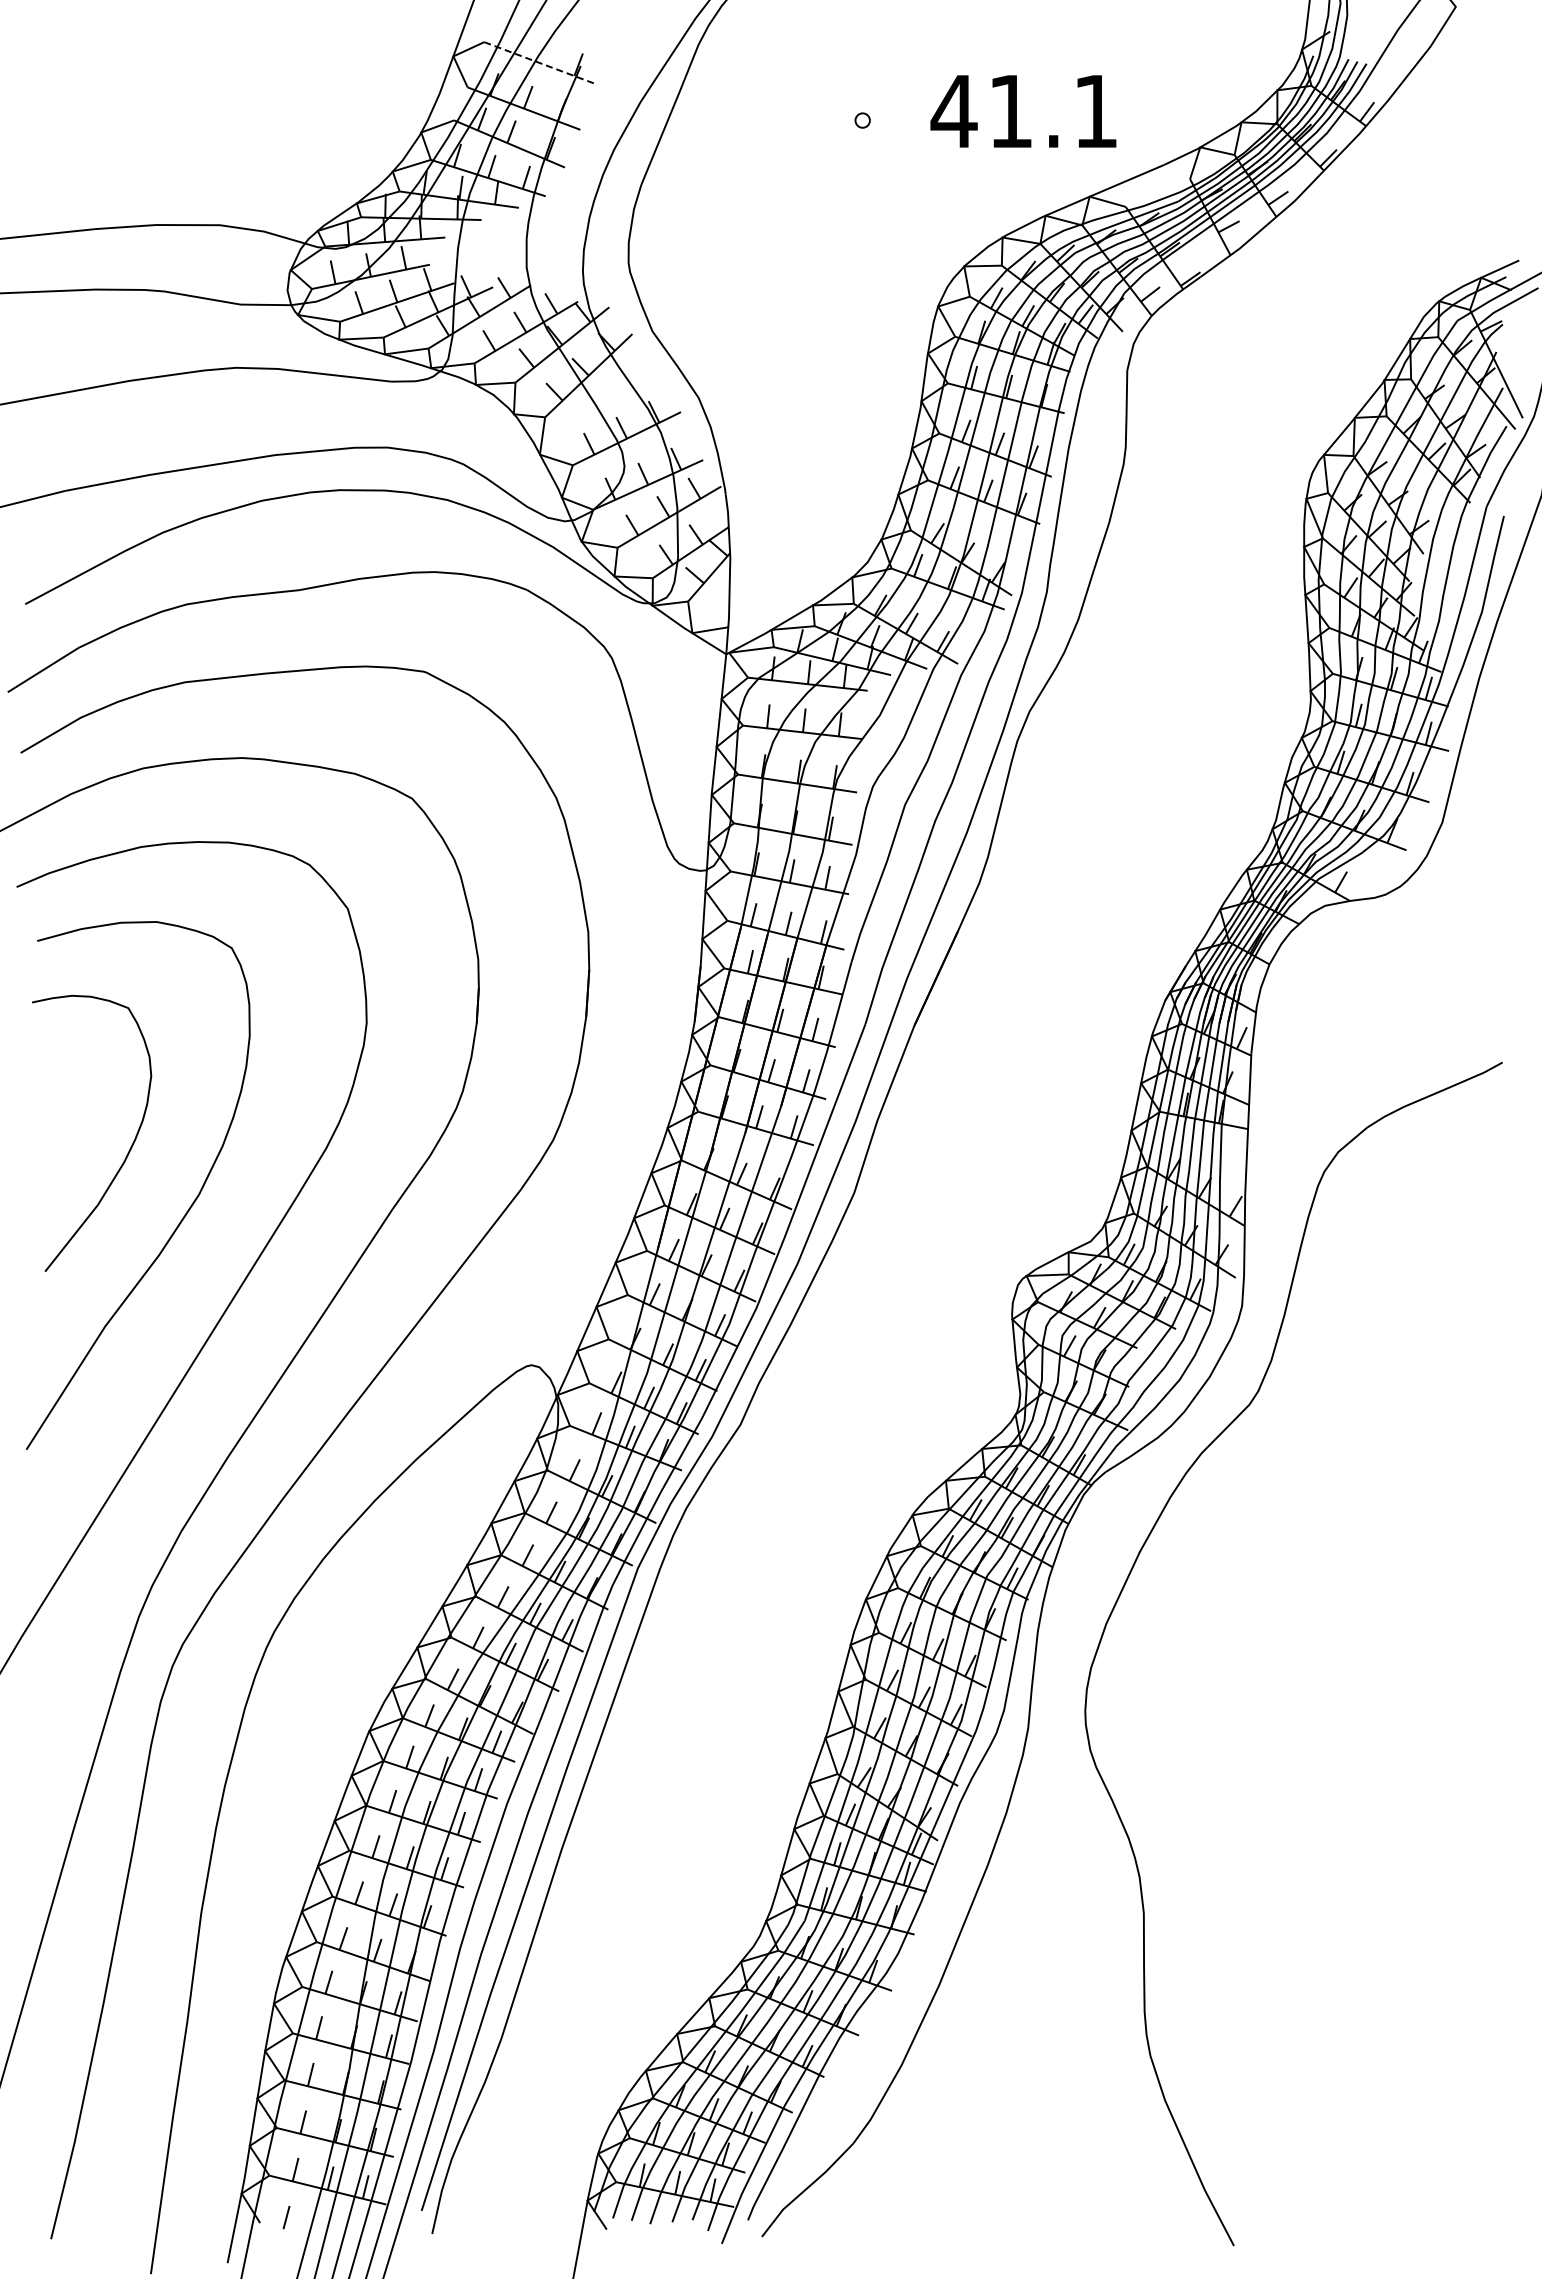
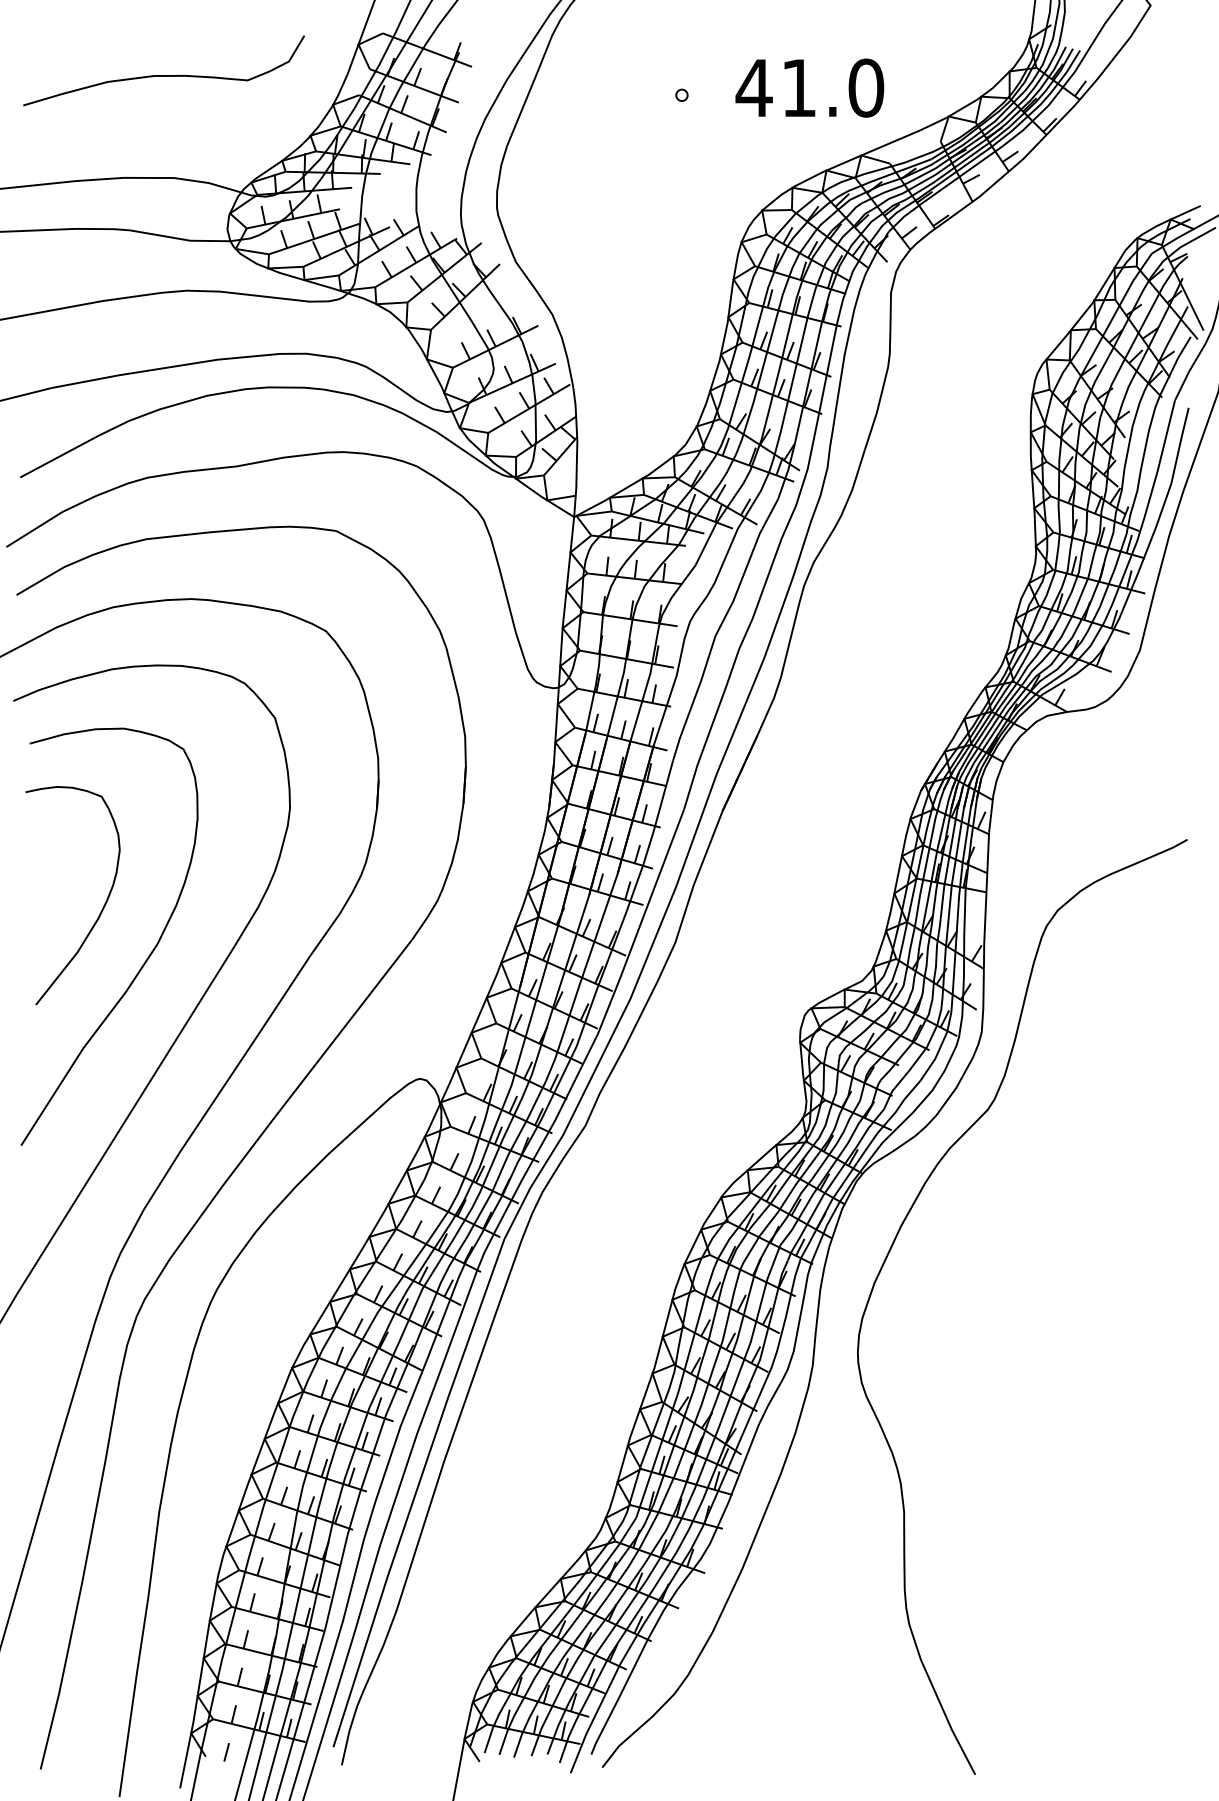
line: (541, 63) -> (428, 50), dashed -> solid
curve: (207, 95) -> (164, 75), added
text: (1095, 111) -> (865, 88), 41.1 -> 41.0

